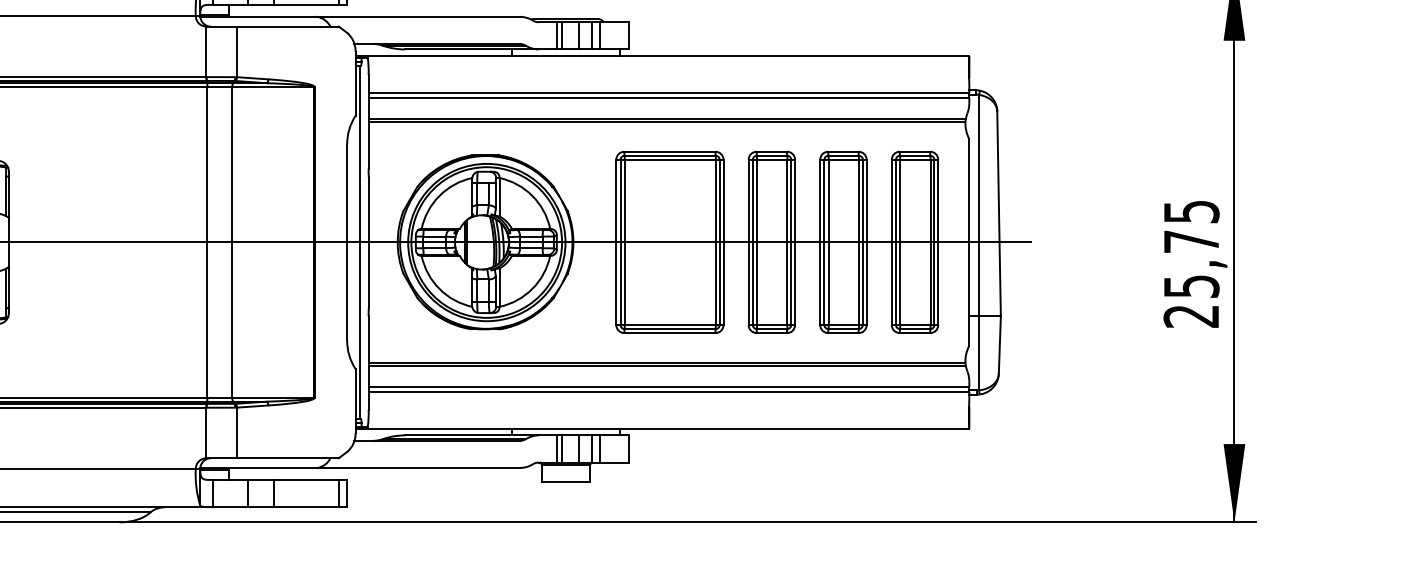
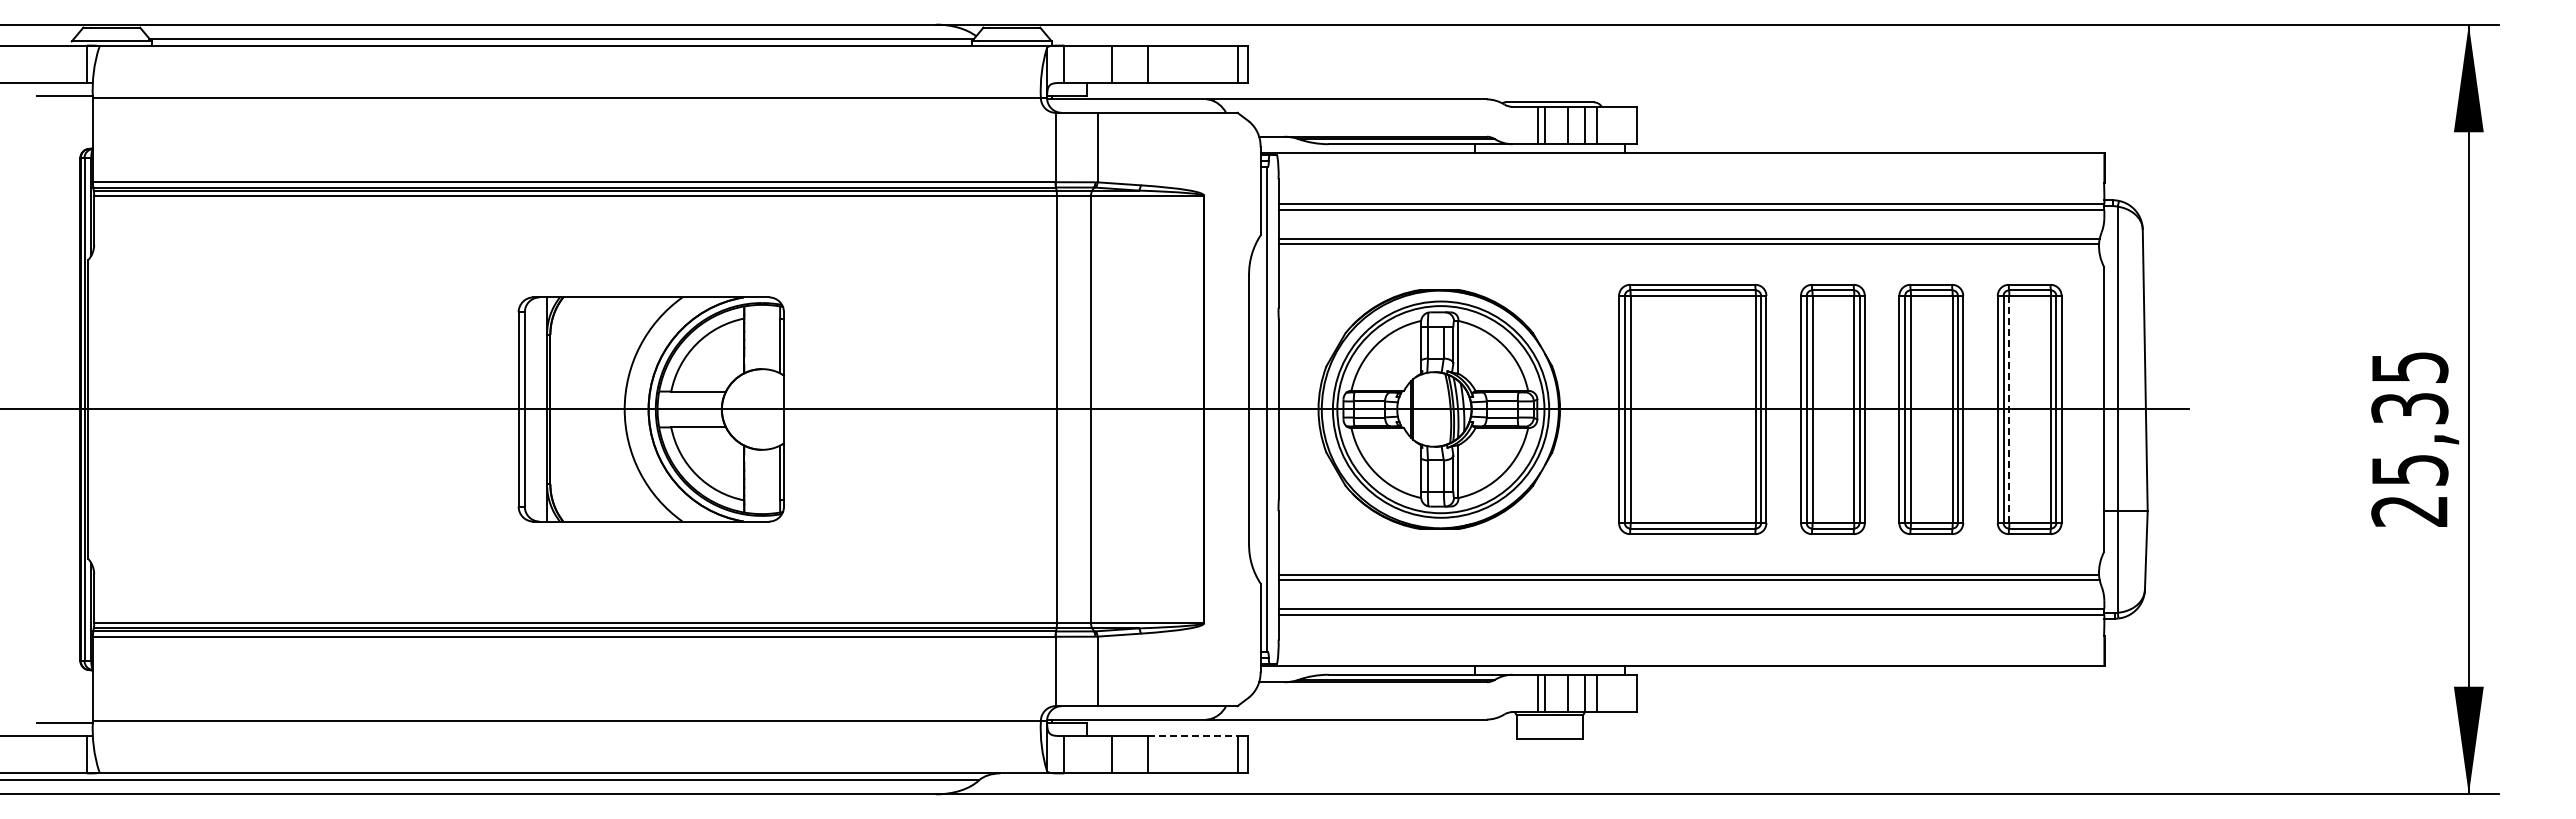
text: (1191, 241) -> (2409, 408), 25,75 -> 25,35
line: (900, 242) -> (2009, 409), solid -> dashed
line: (306, 480) -> (1192, 736), solid -> dashed

